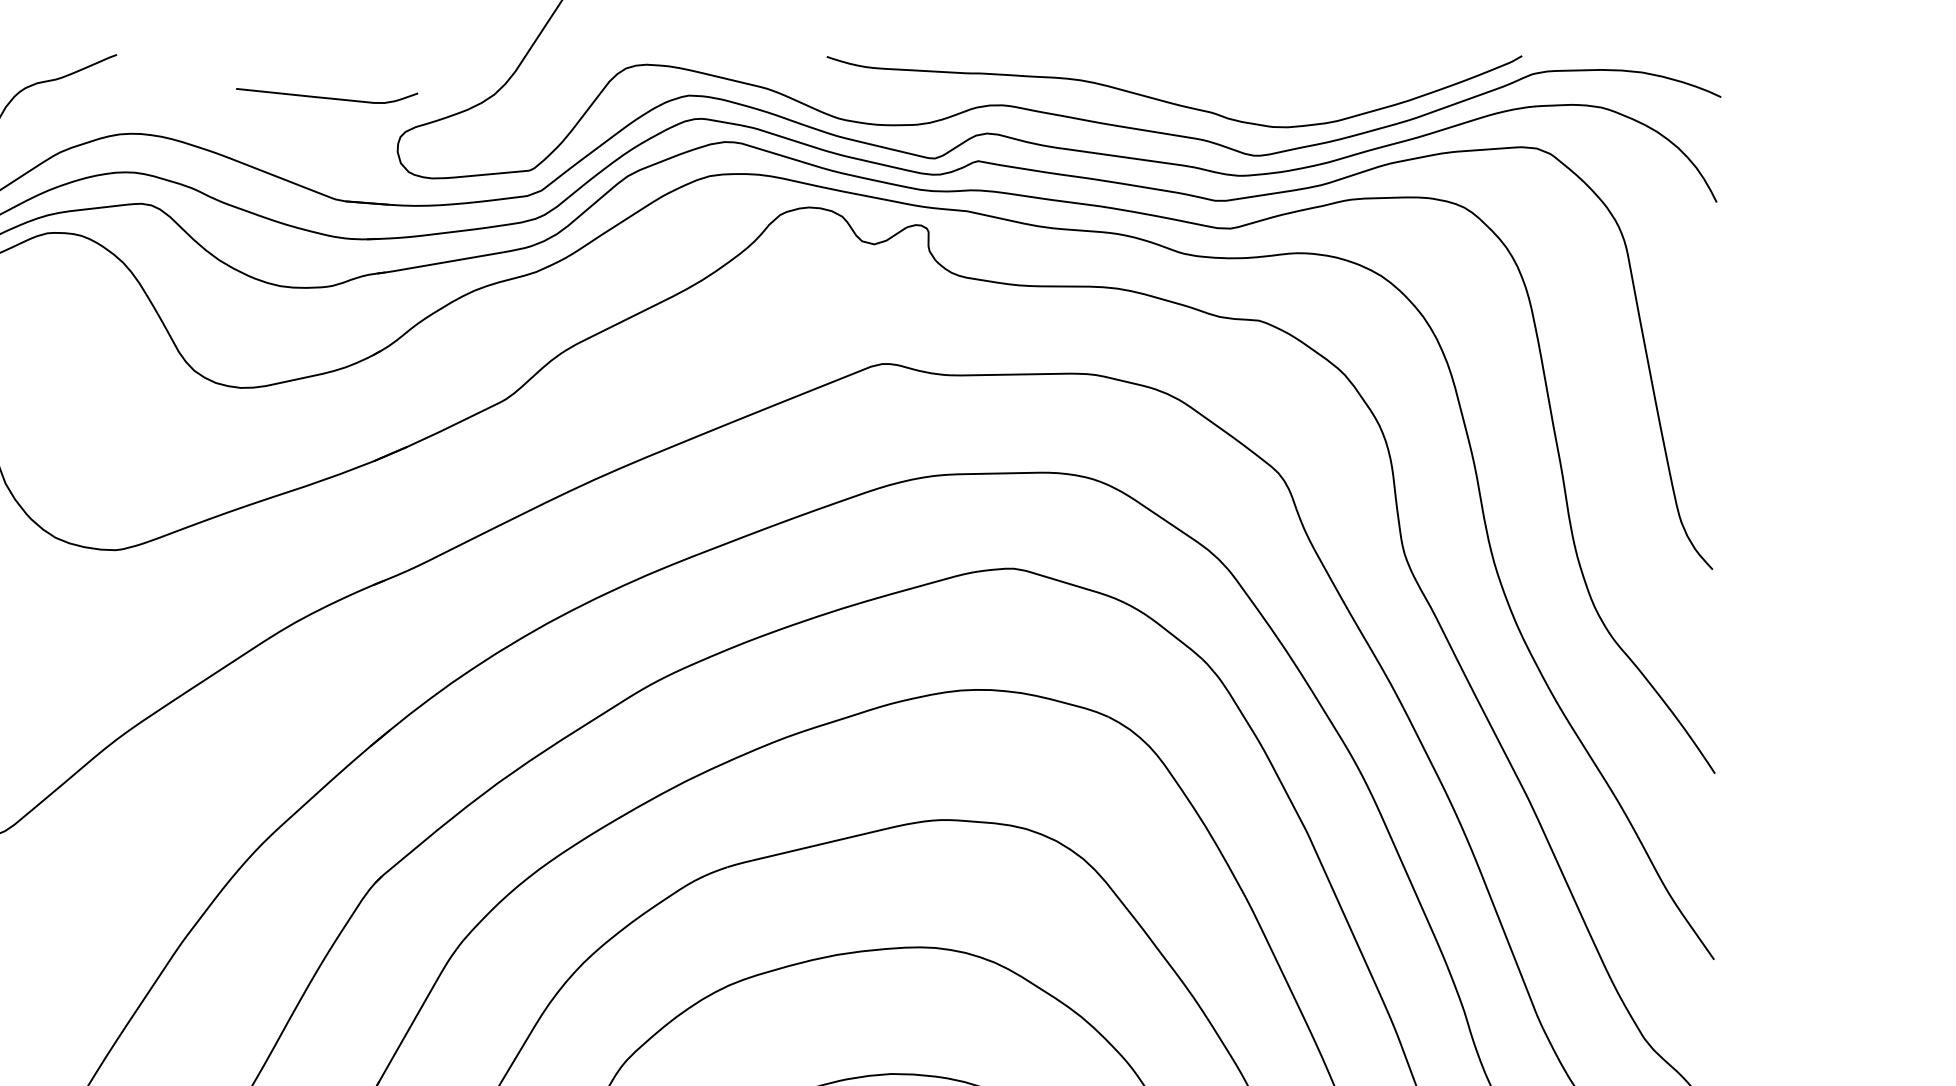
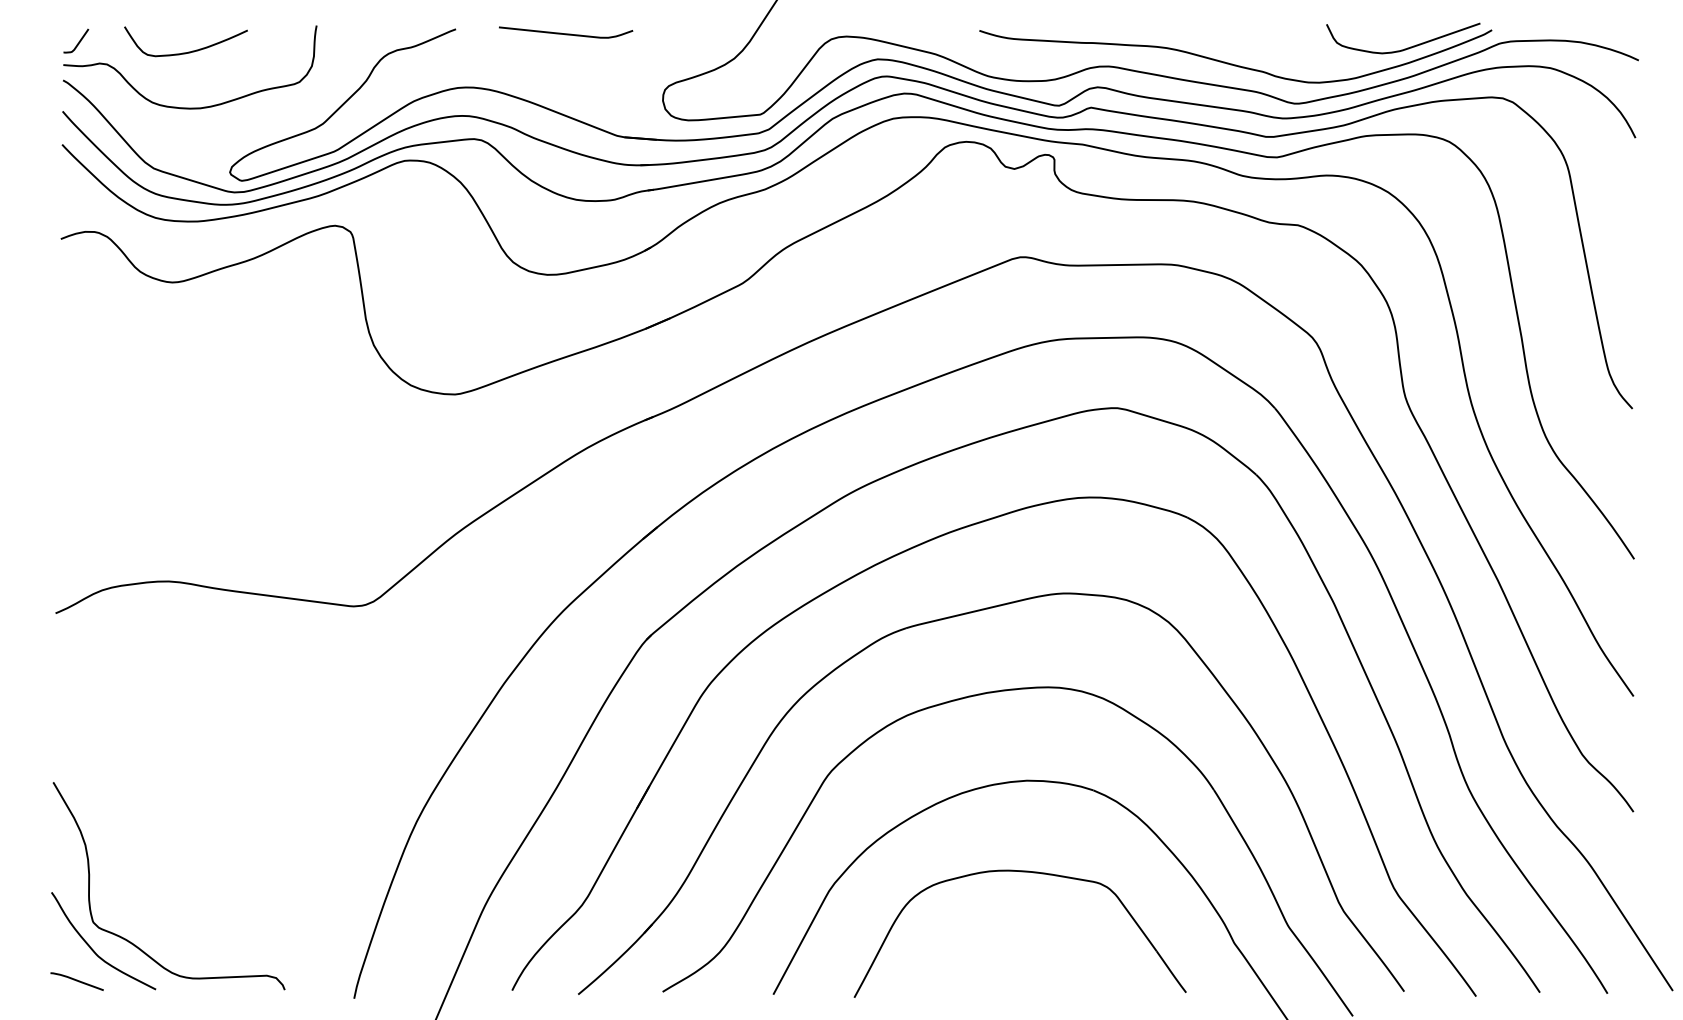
curve: (1407, 79) -> (1407, 47), added
curve: (327, 97) -> (566, 33), moved

